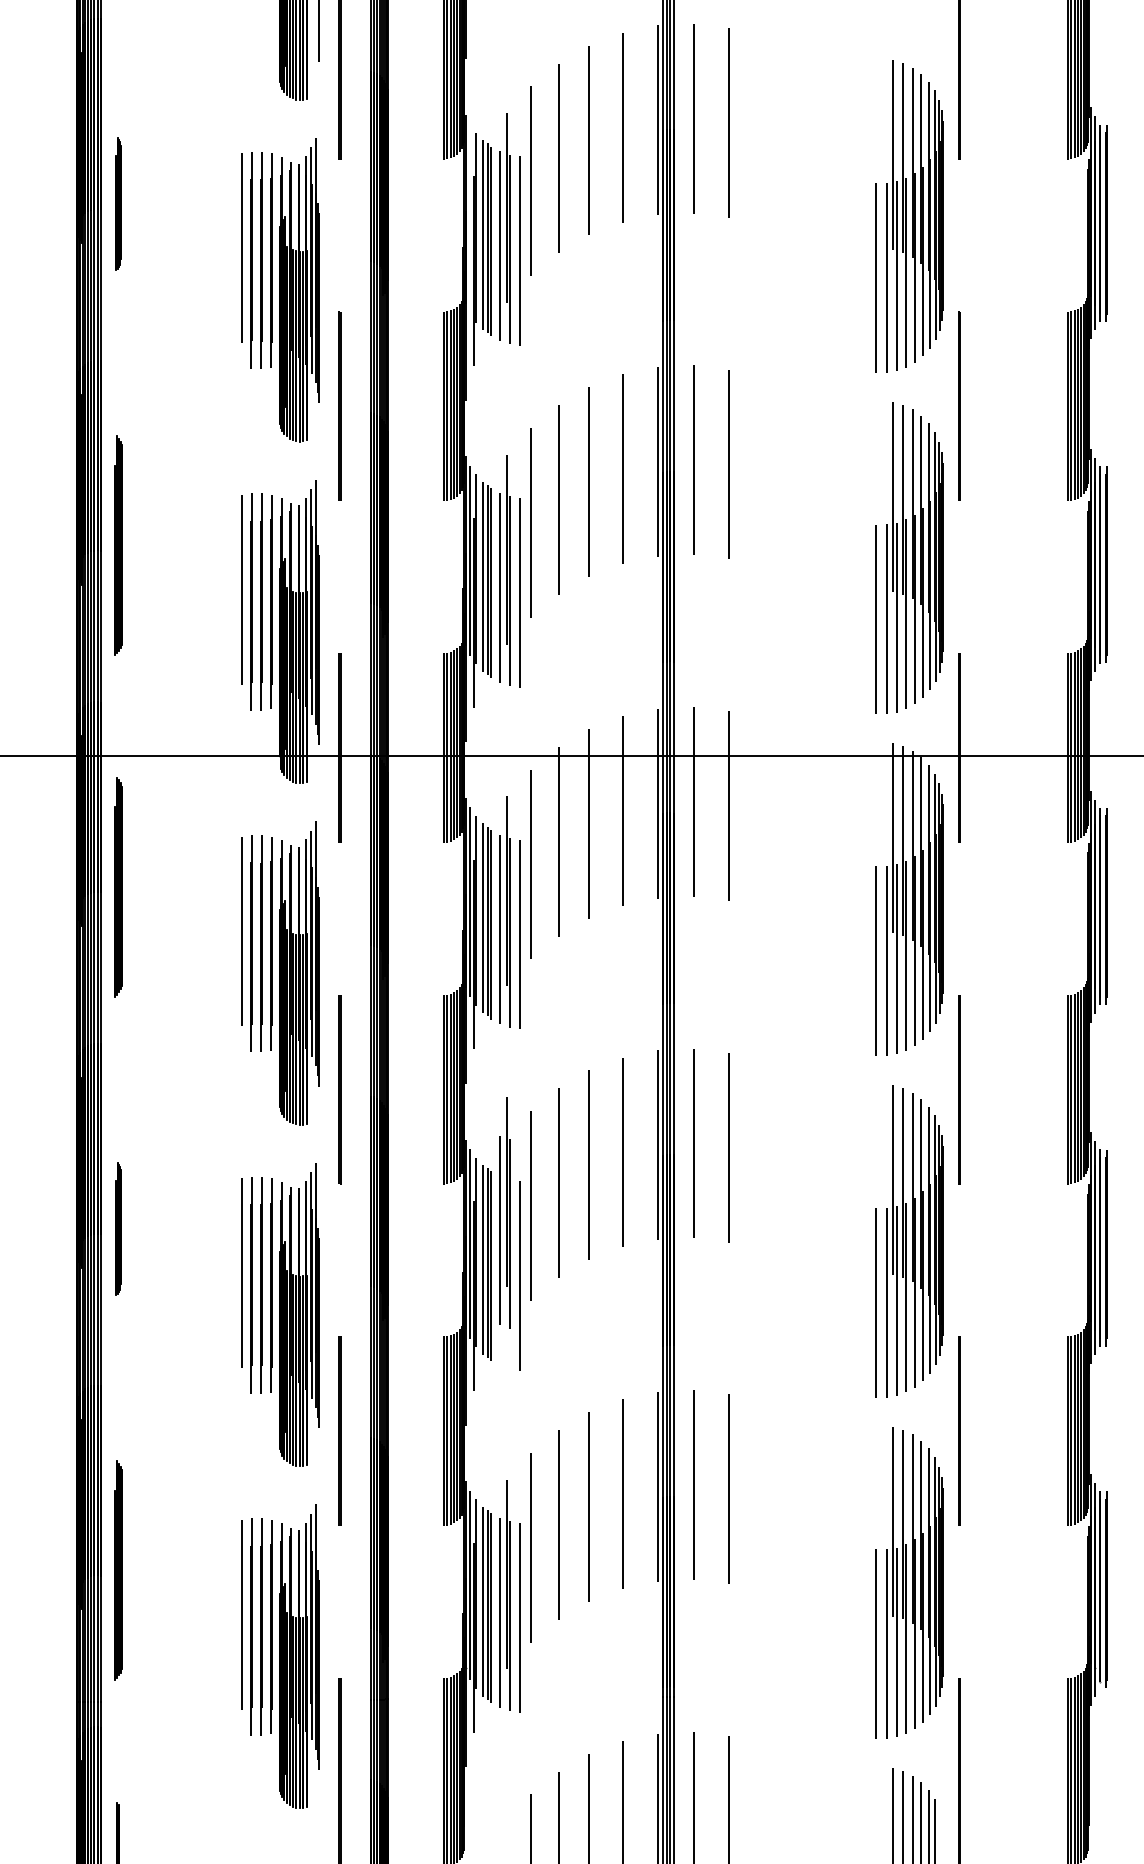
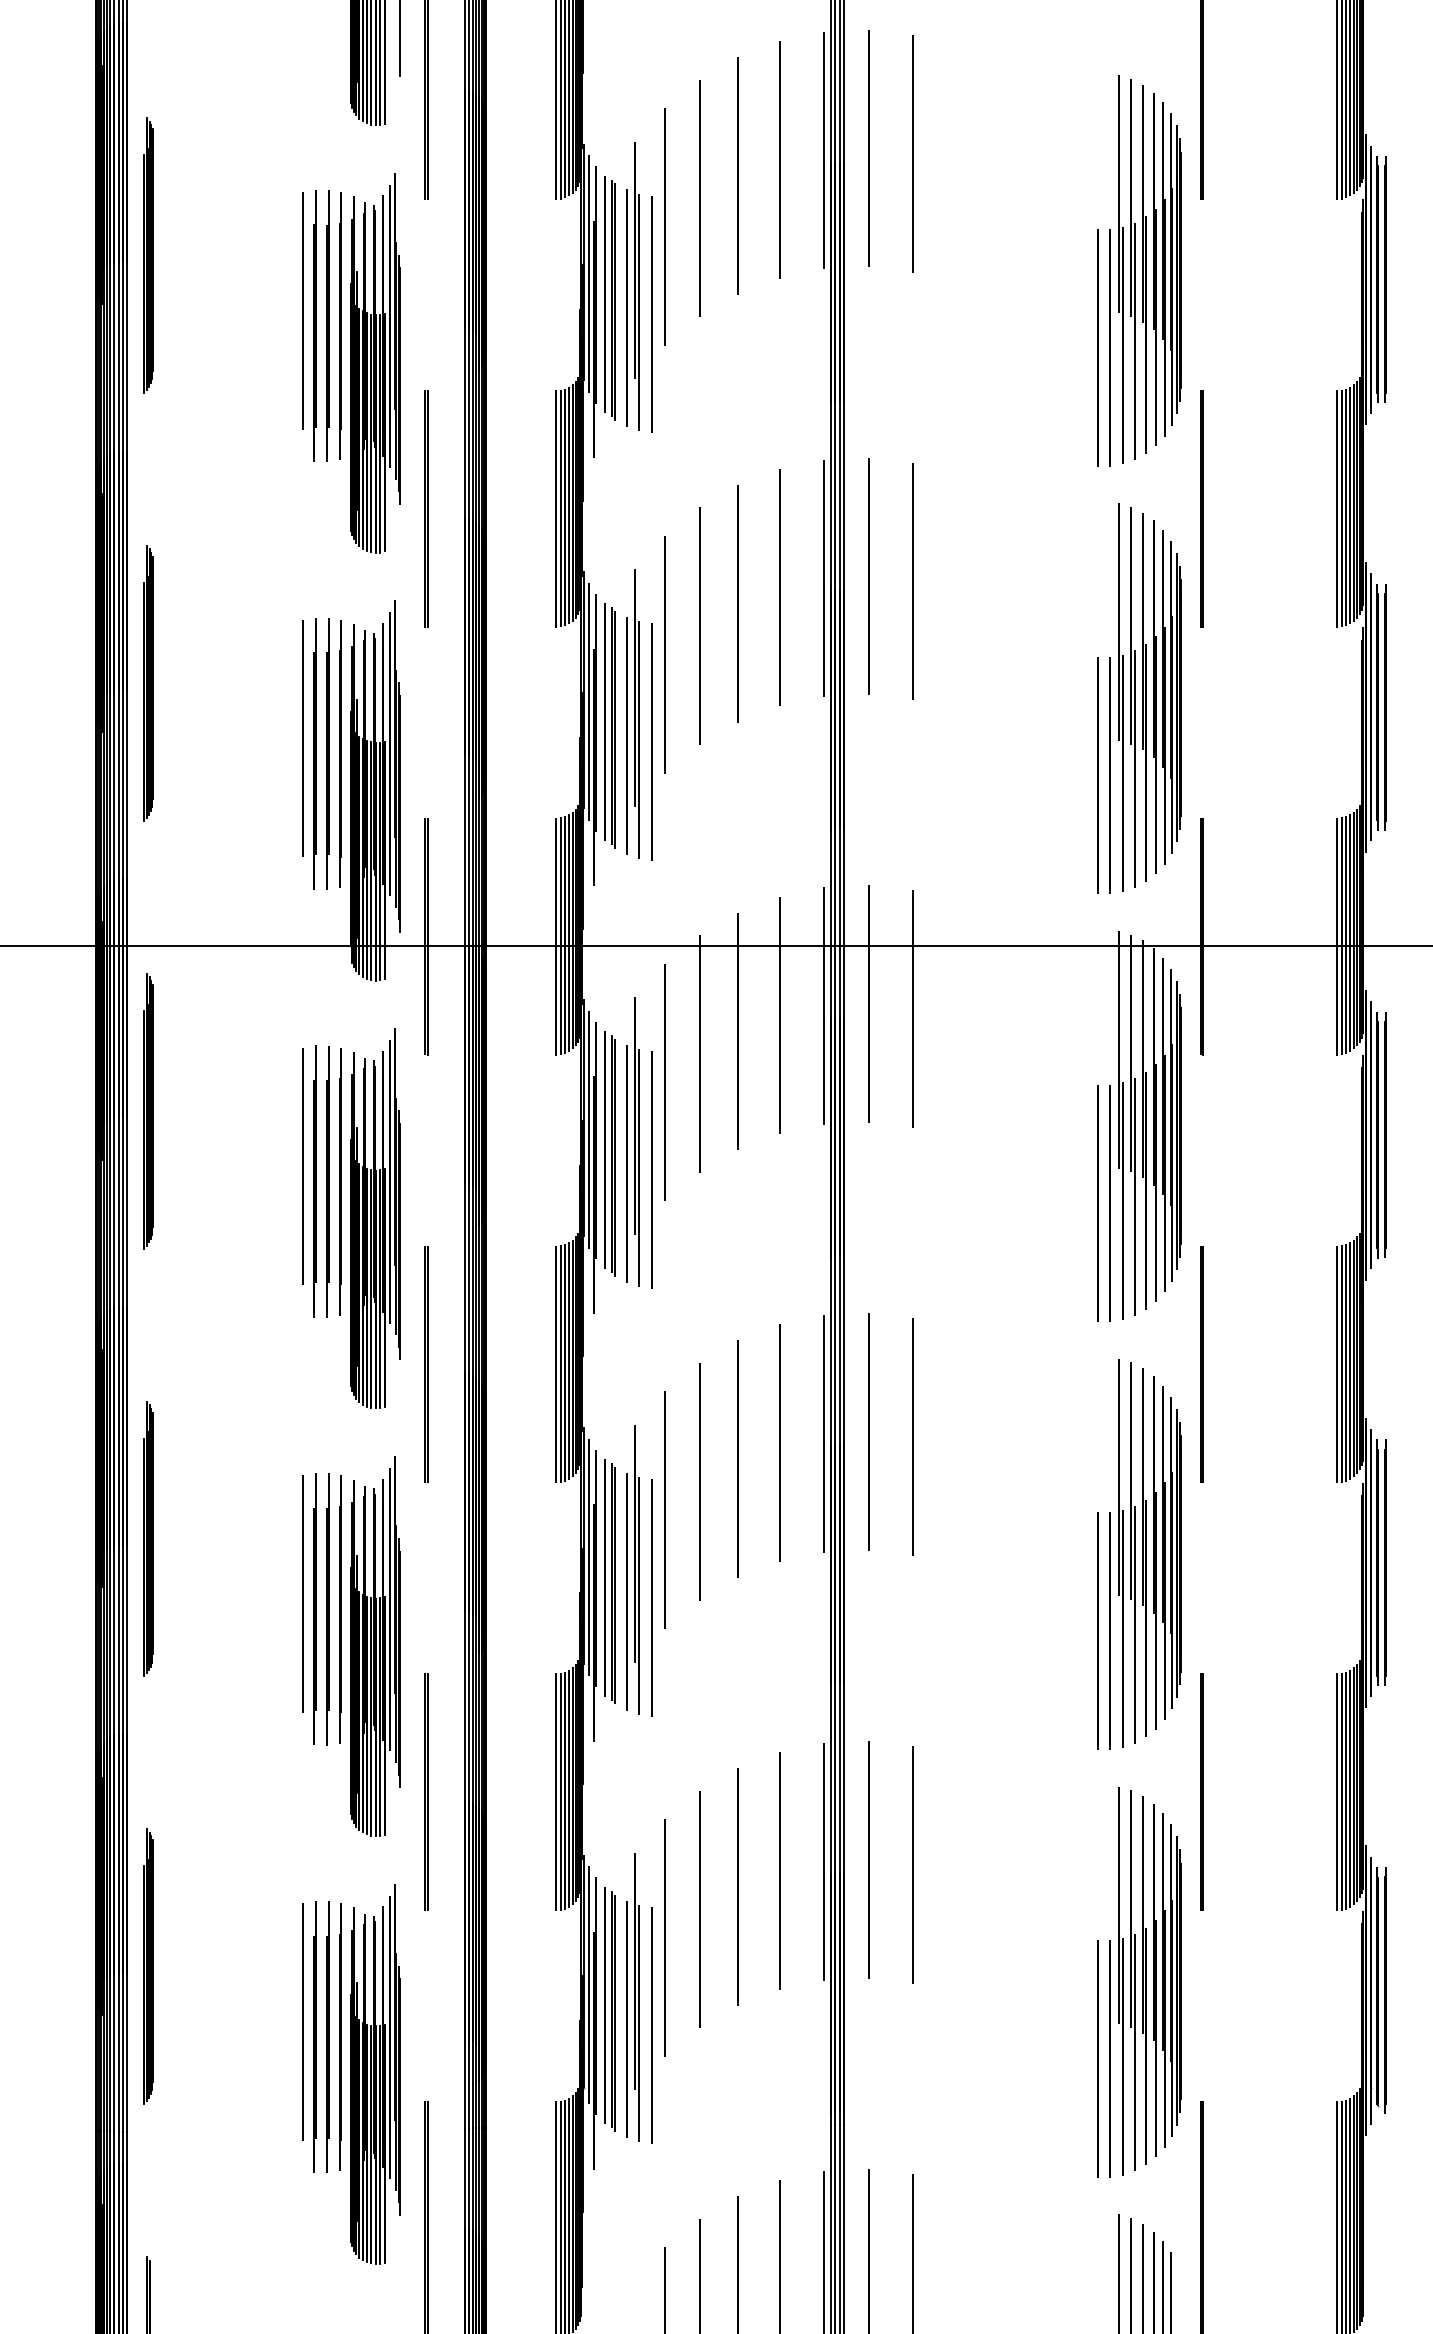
part: (118, 204) -> (148, 255), size x1.67
line: (470, 219) -> (589, 274), added
part: (504, 1212) -> (632, 1569), moved
part: (118, 1228) -> (148, 1538), size x1.67

